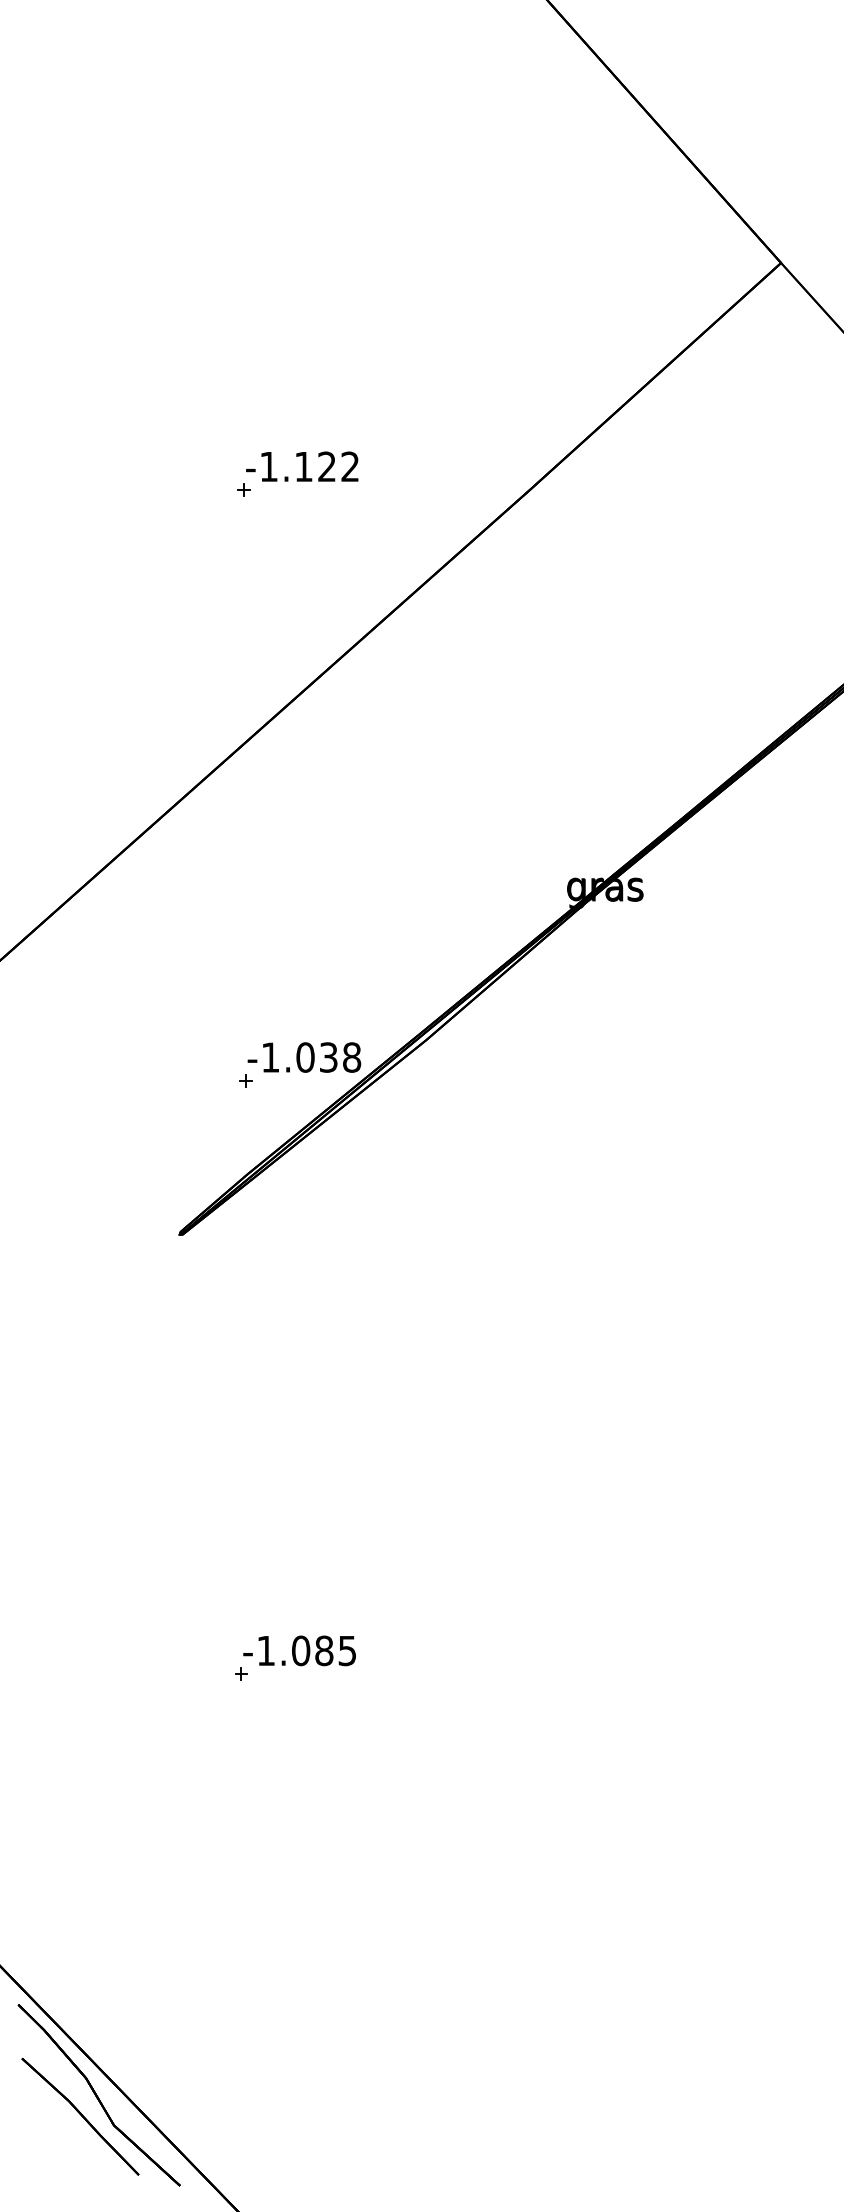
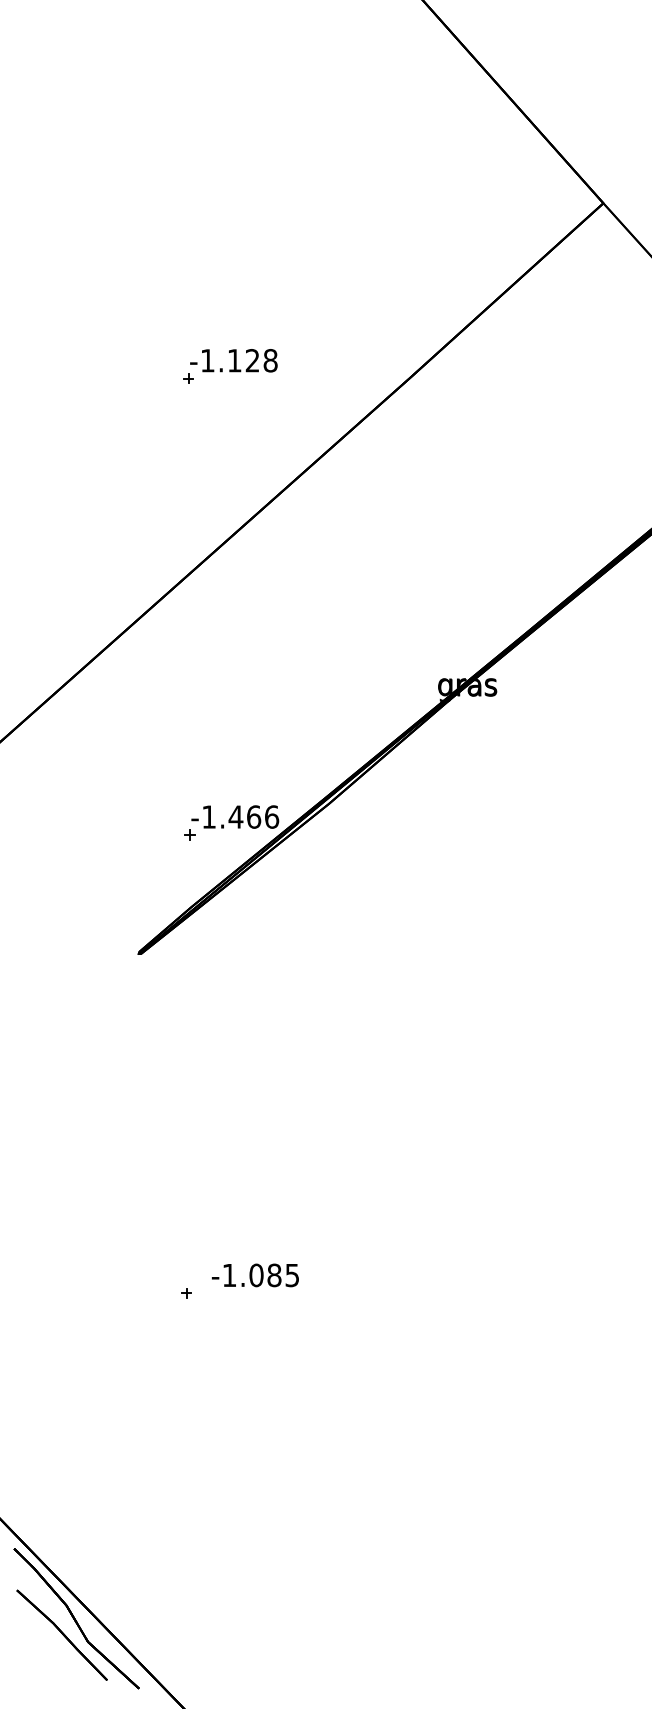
text: (350, 466) -> (270, 360), -1.122 -> -1.128
text: (328, 1057) -> (253, 817), -1.038 -> -1.466
text: (299, 1650) -> (255, 1275), moved

